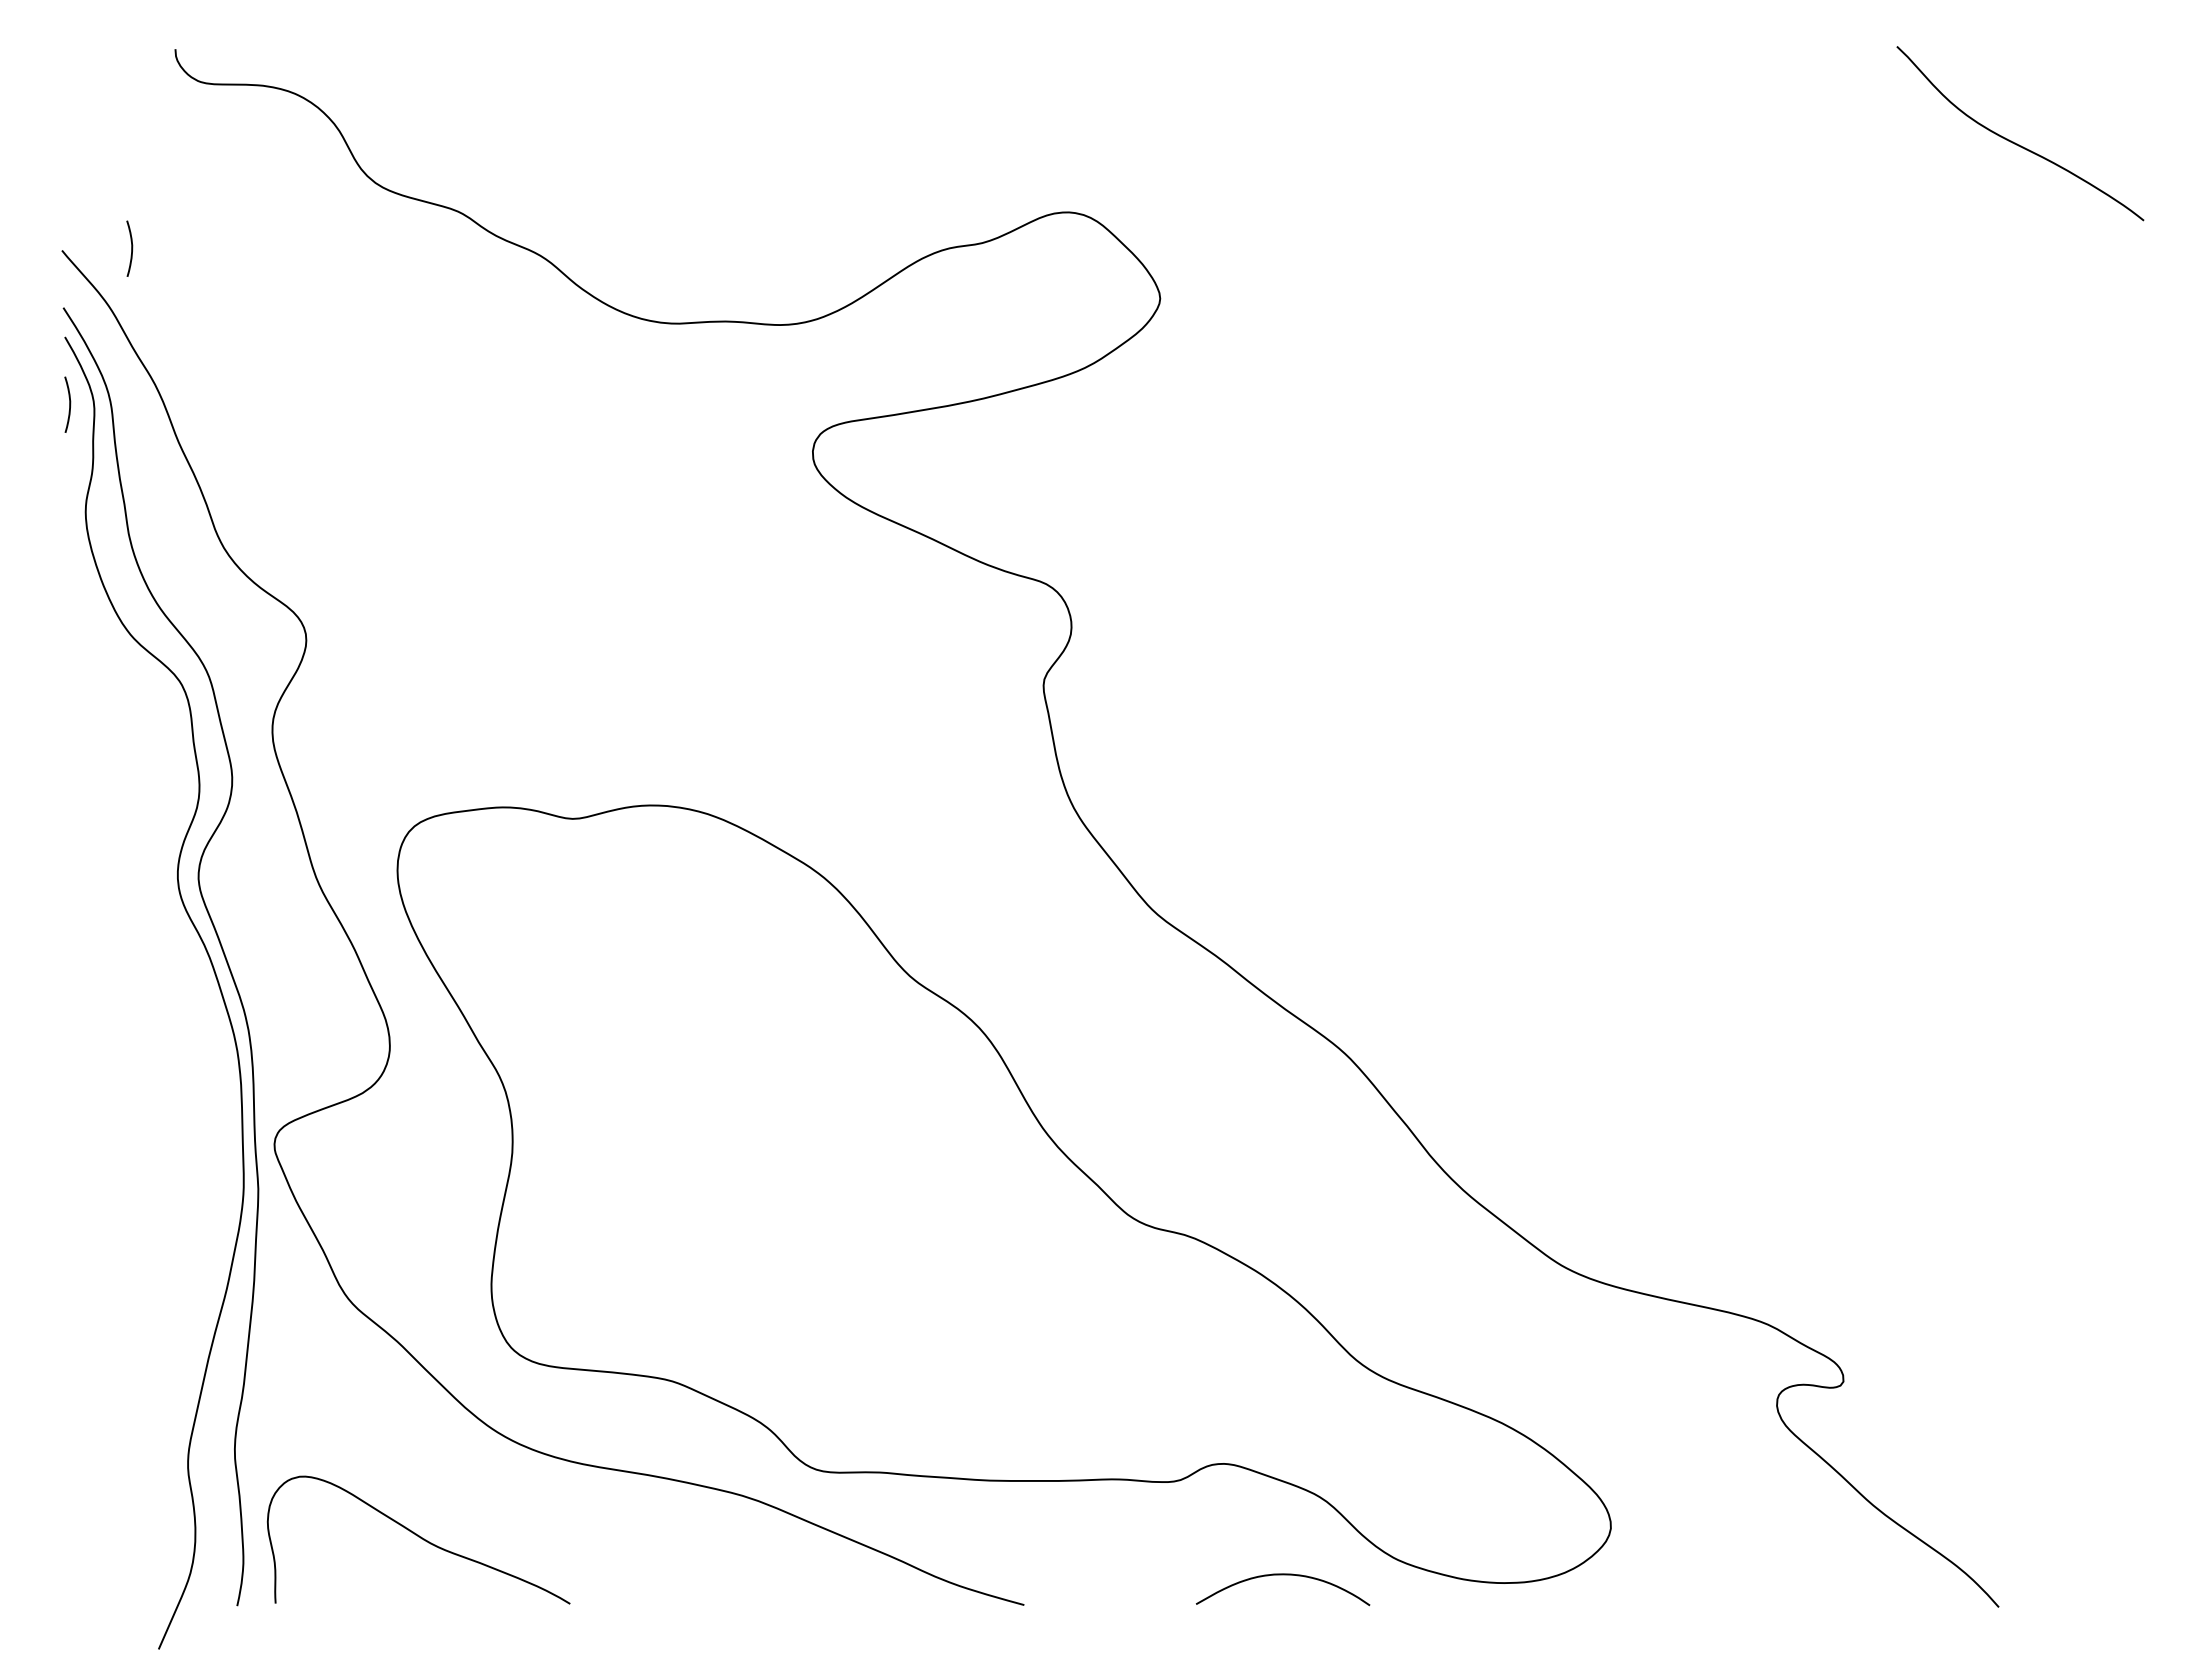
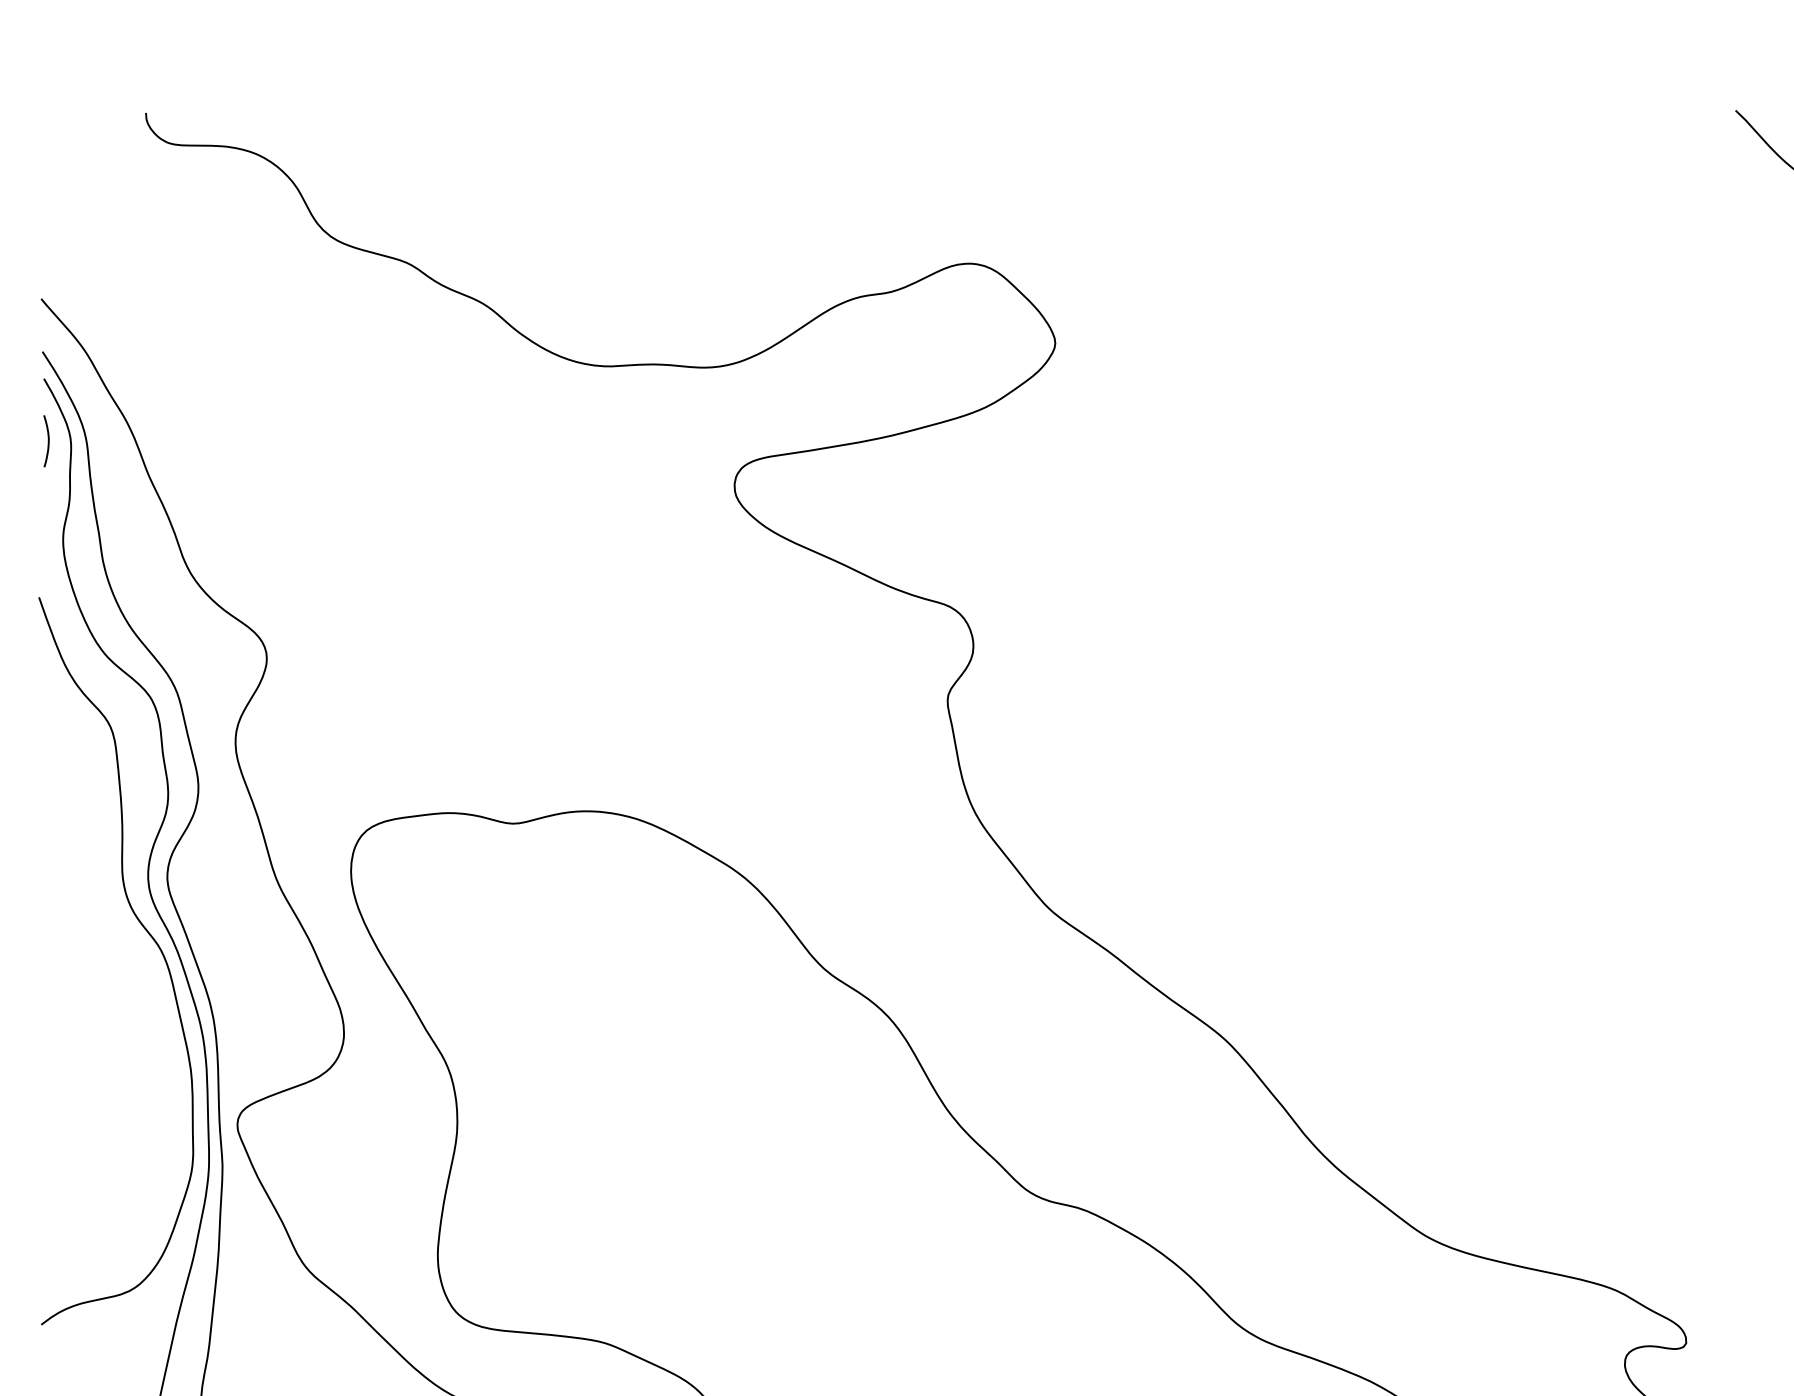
curve: (131, 248) -> (105, 296), removed
curve: (179, 940) -> (149, 935), added

